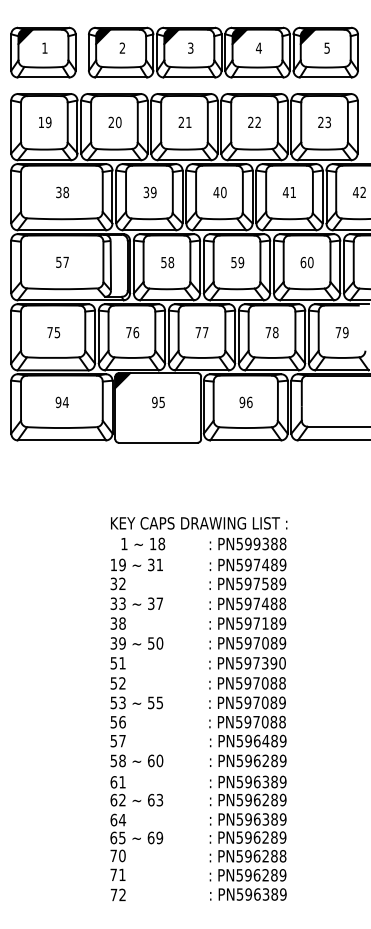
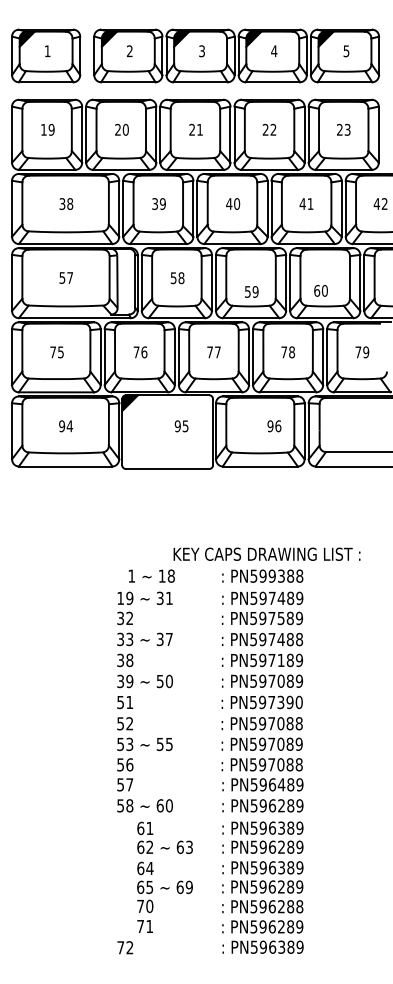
text: (237, 262) -> (251, 291), moved
text: (306, 262) -> (320, 290), moved
text: (158, 402) -> (181, 426), moved
text: (245, 402) -> (273, 426), moved
text: (199, 523) -> (267, 554), moved
text: (136, 828) -> (164, 877), moved

